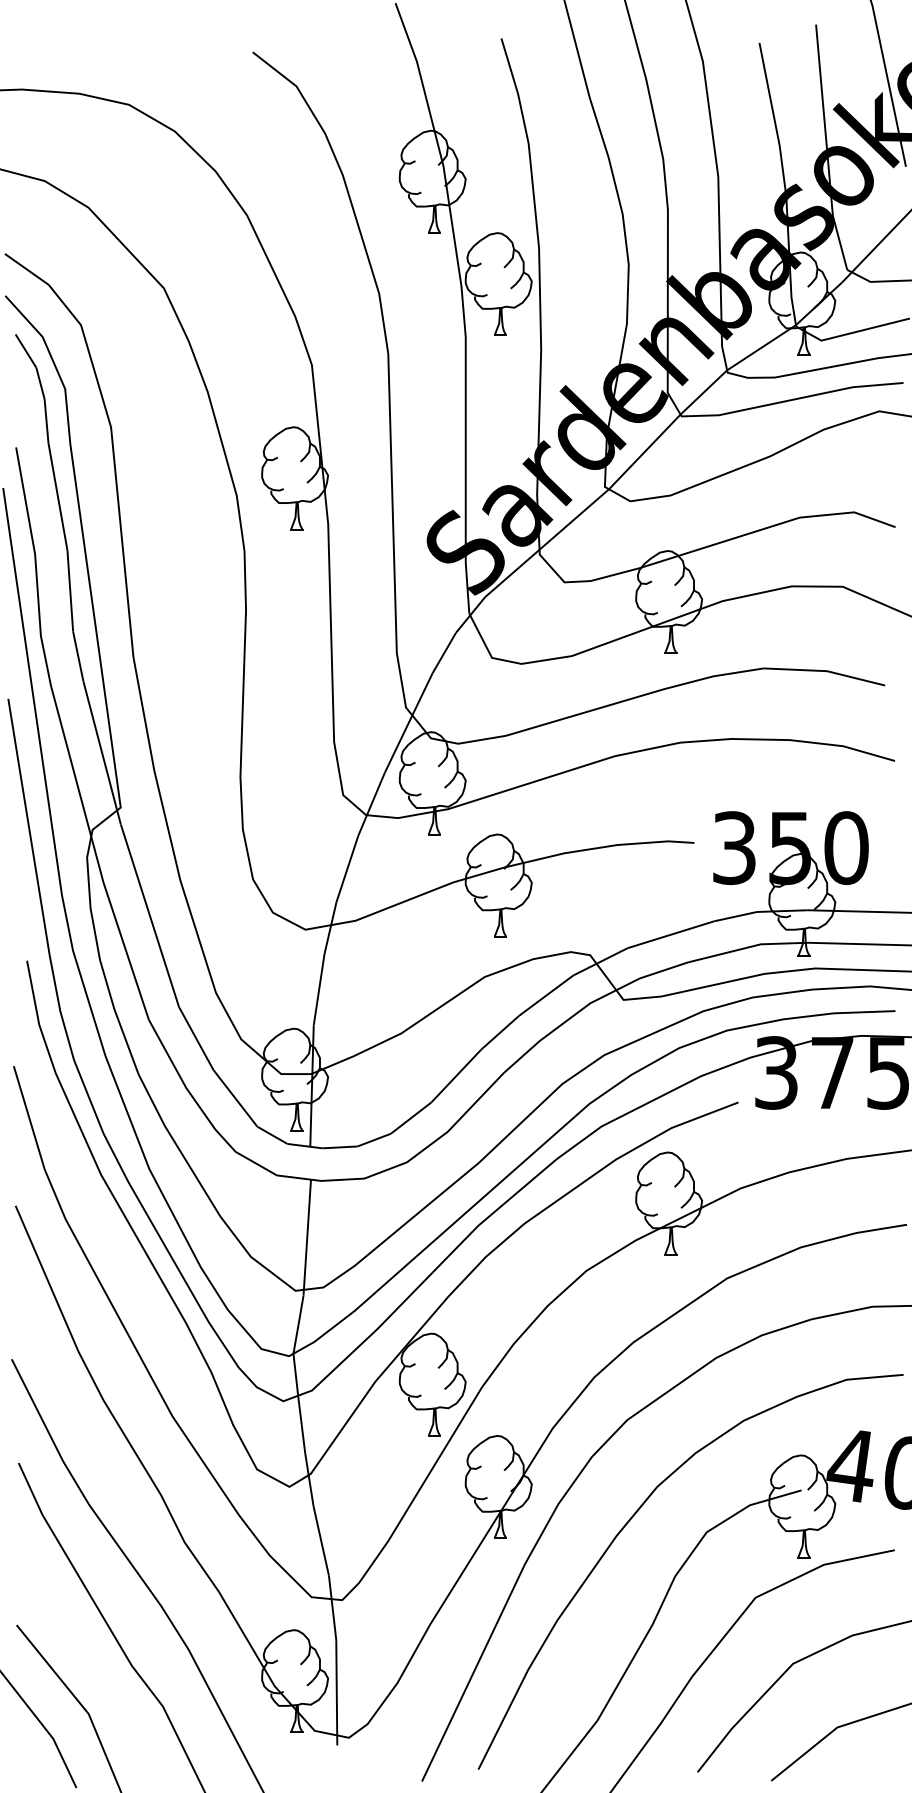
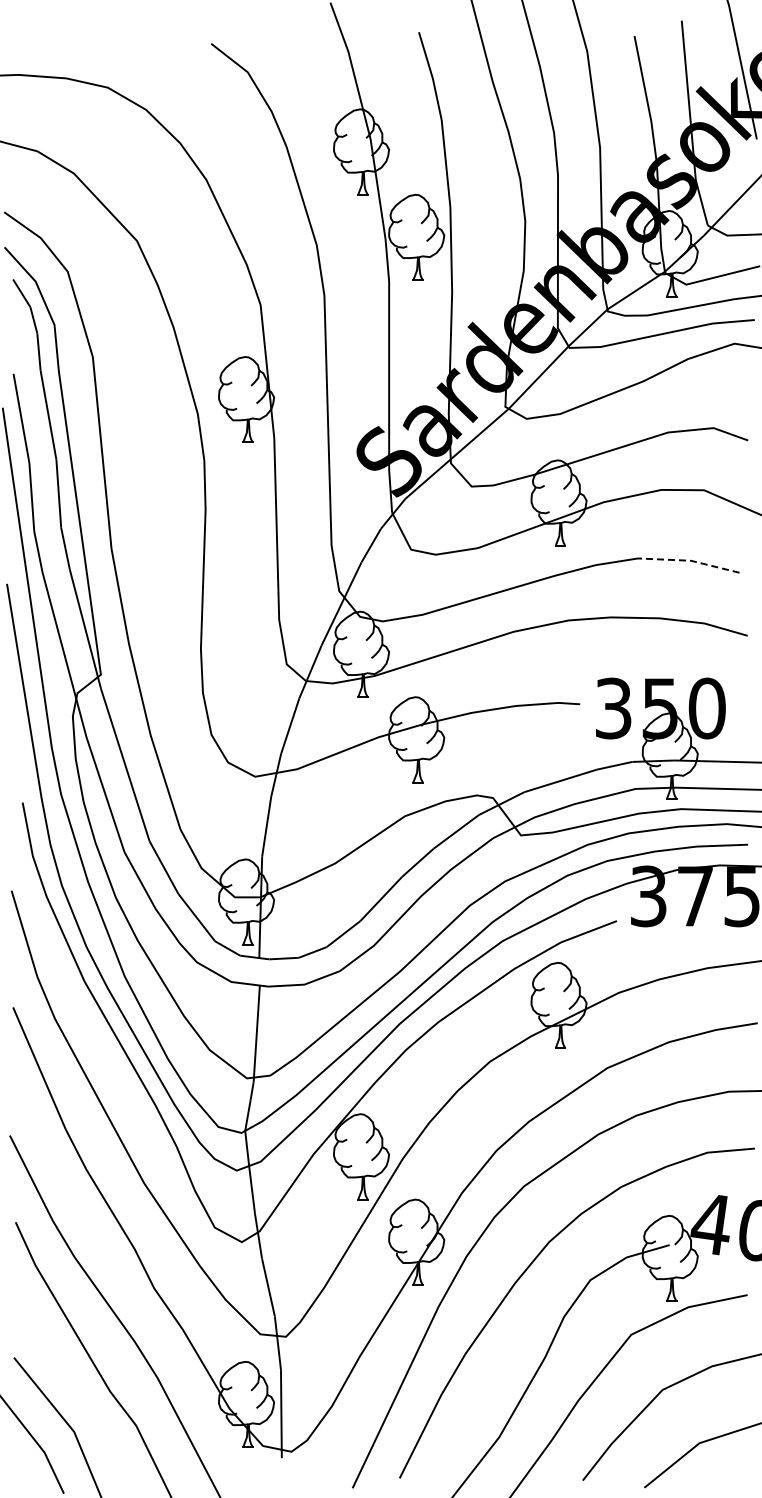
line: (825, 670) -> (689, 560), solid -> dashed

